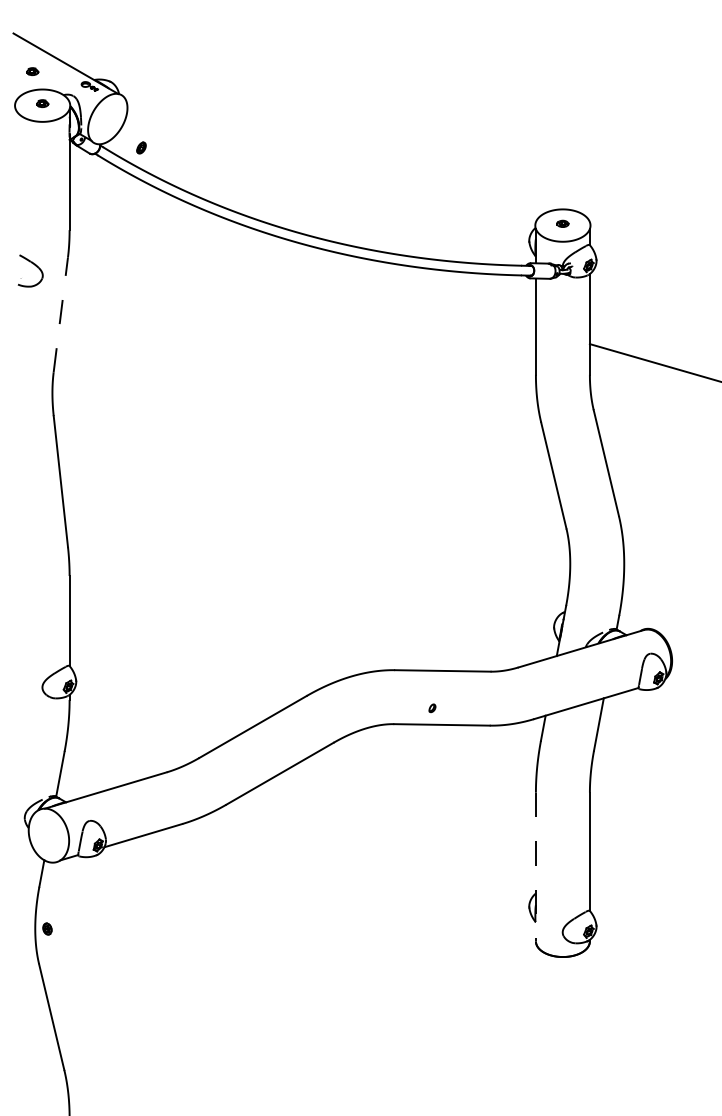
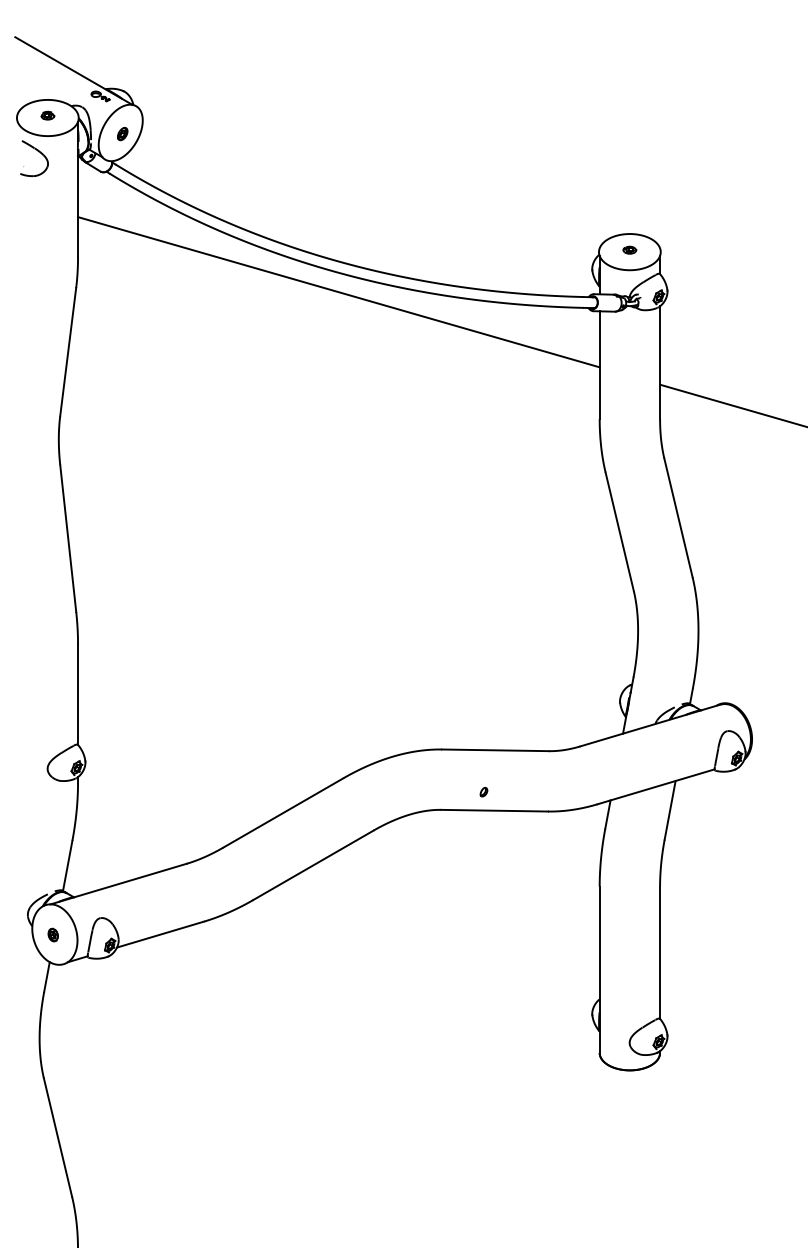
part: (32, 71) -> (36, 79), removed
part: (141, 147) -> (122, 133), moved
line: (302, 261) -> (338, 292), added
part: (34, 265) -> (38, 152), moved
line: (60, 314) -> (67, 351), dashed -> solid
line: (535, 867) -> (599, 970), dashed -> solid
part: (47, 928) -> (53, 934), moved

